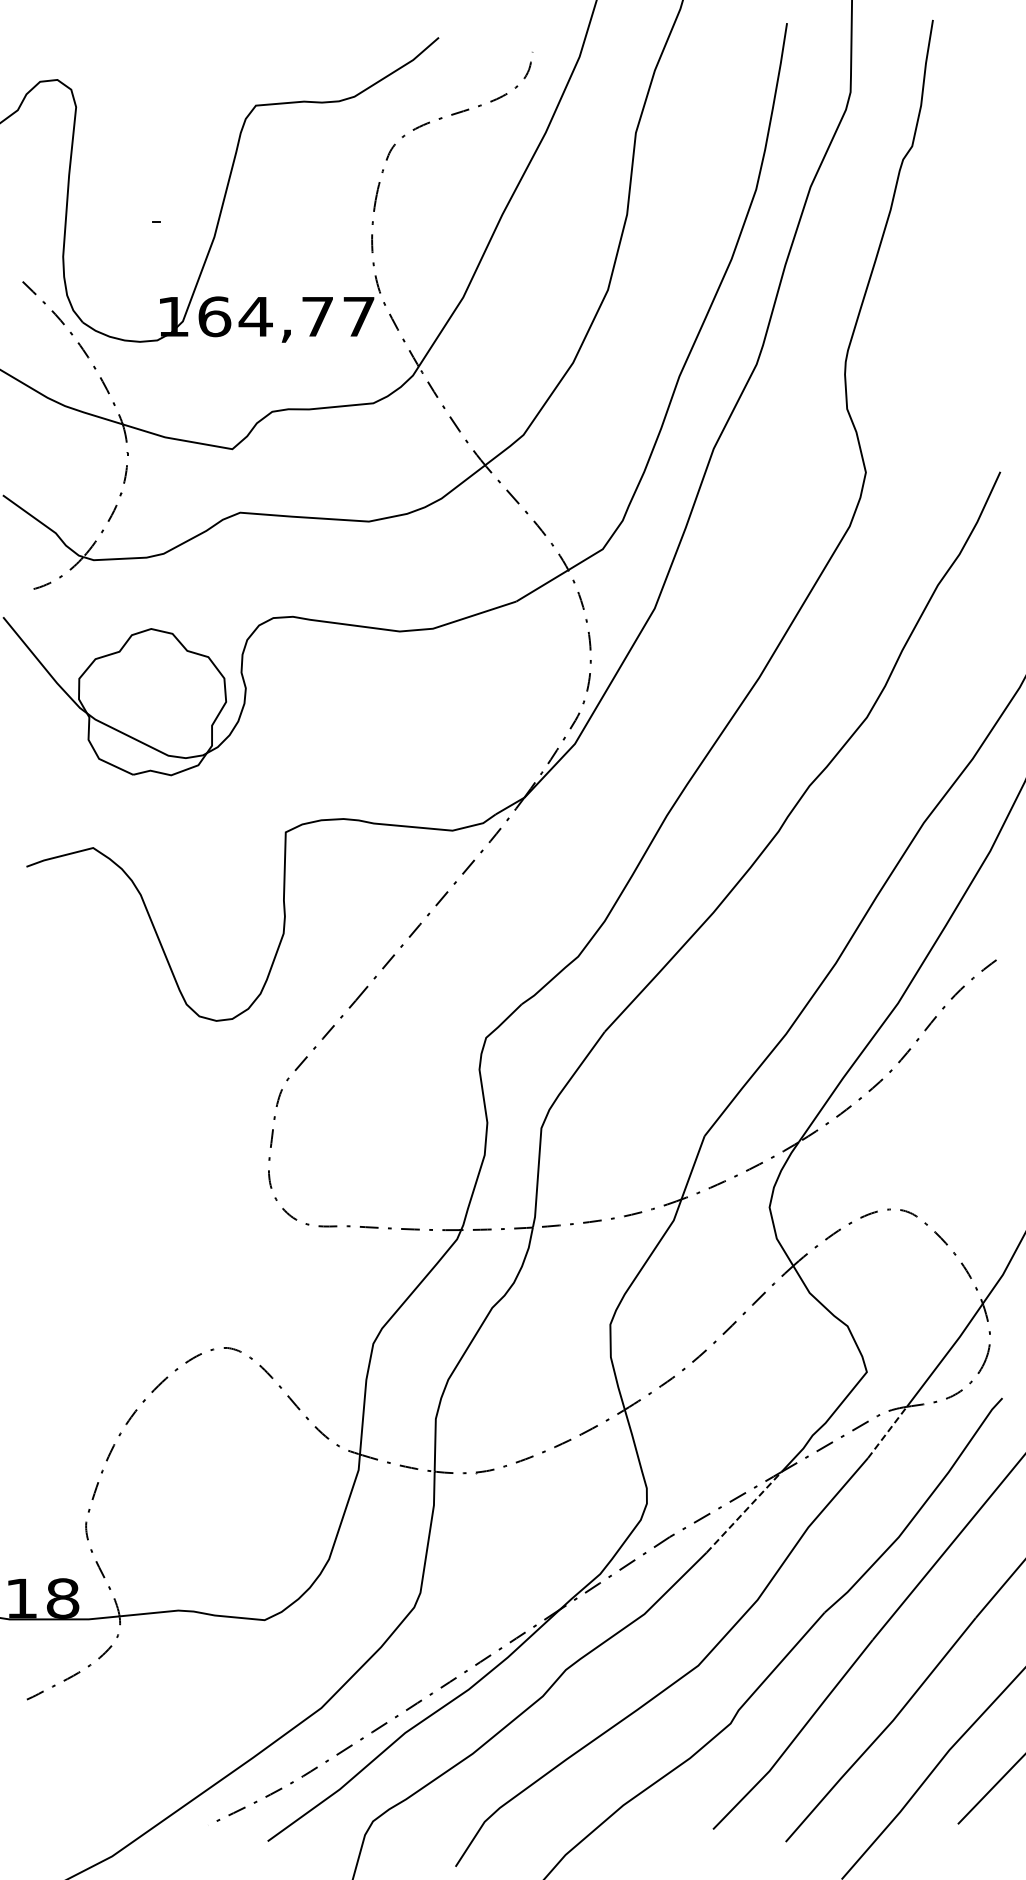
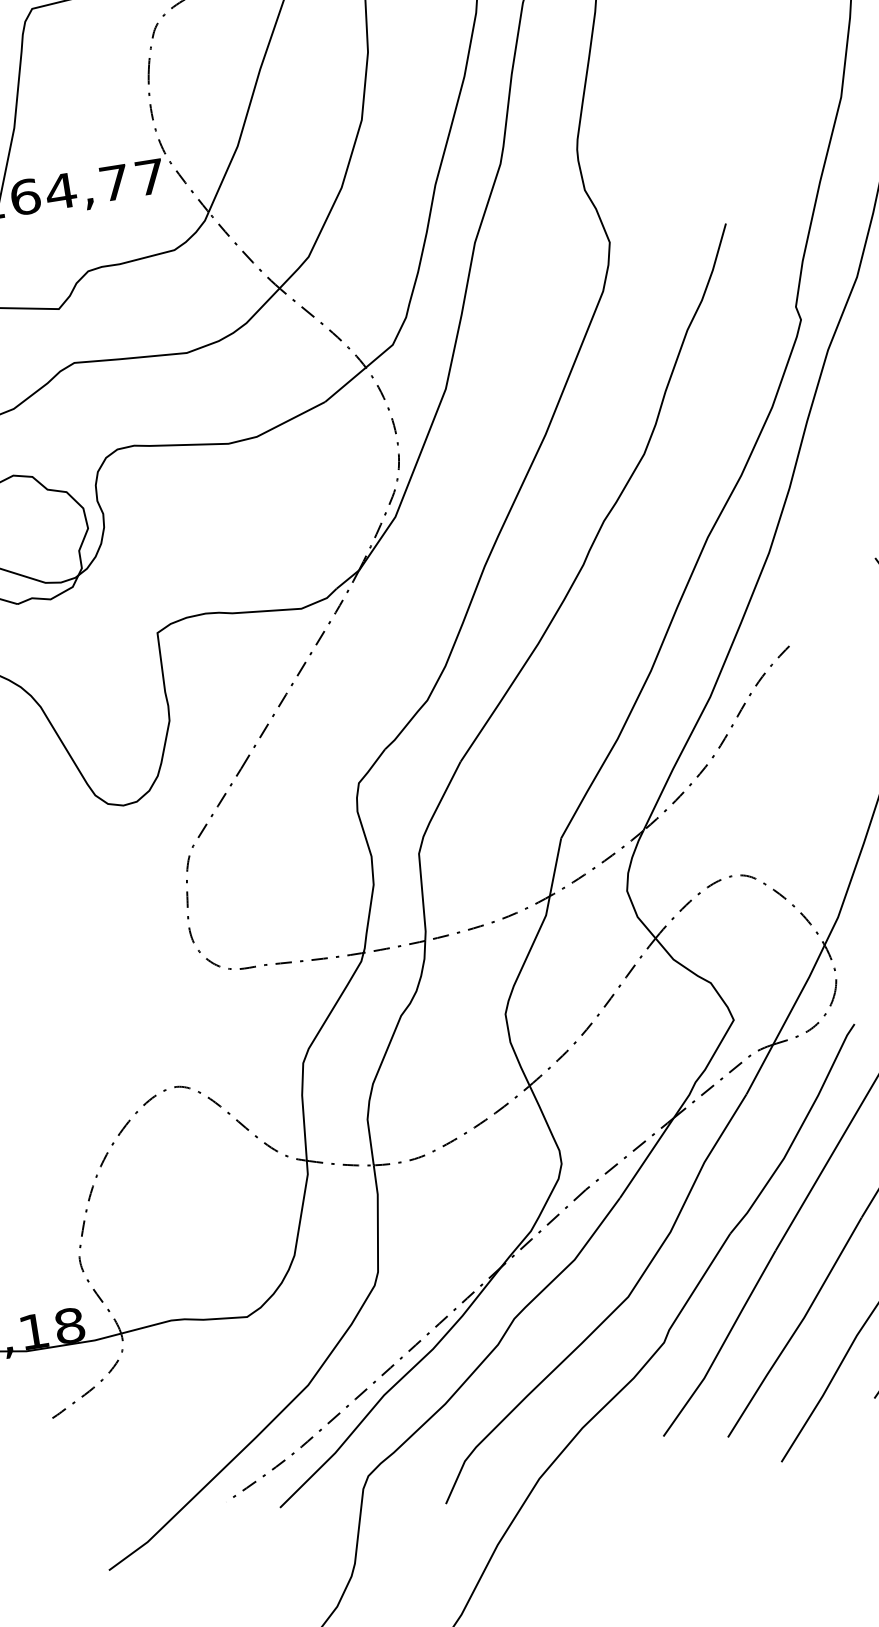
line: (887, 1432) -> (759, 1069), dashed -> solid
line: (744, 1511) -> (647, 1157), dashed -> solid

